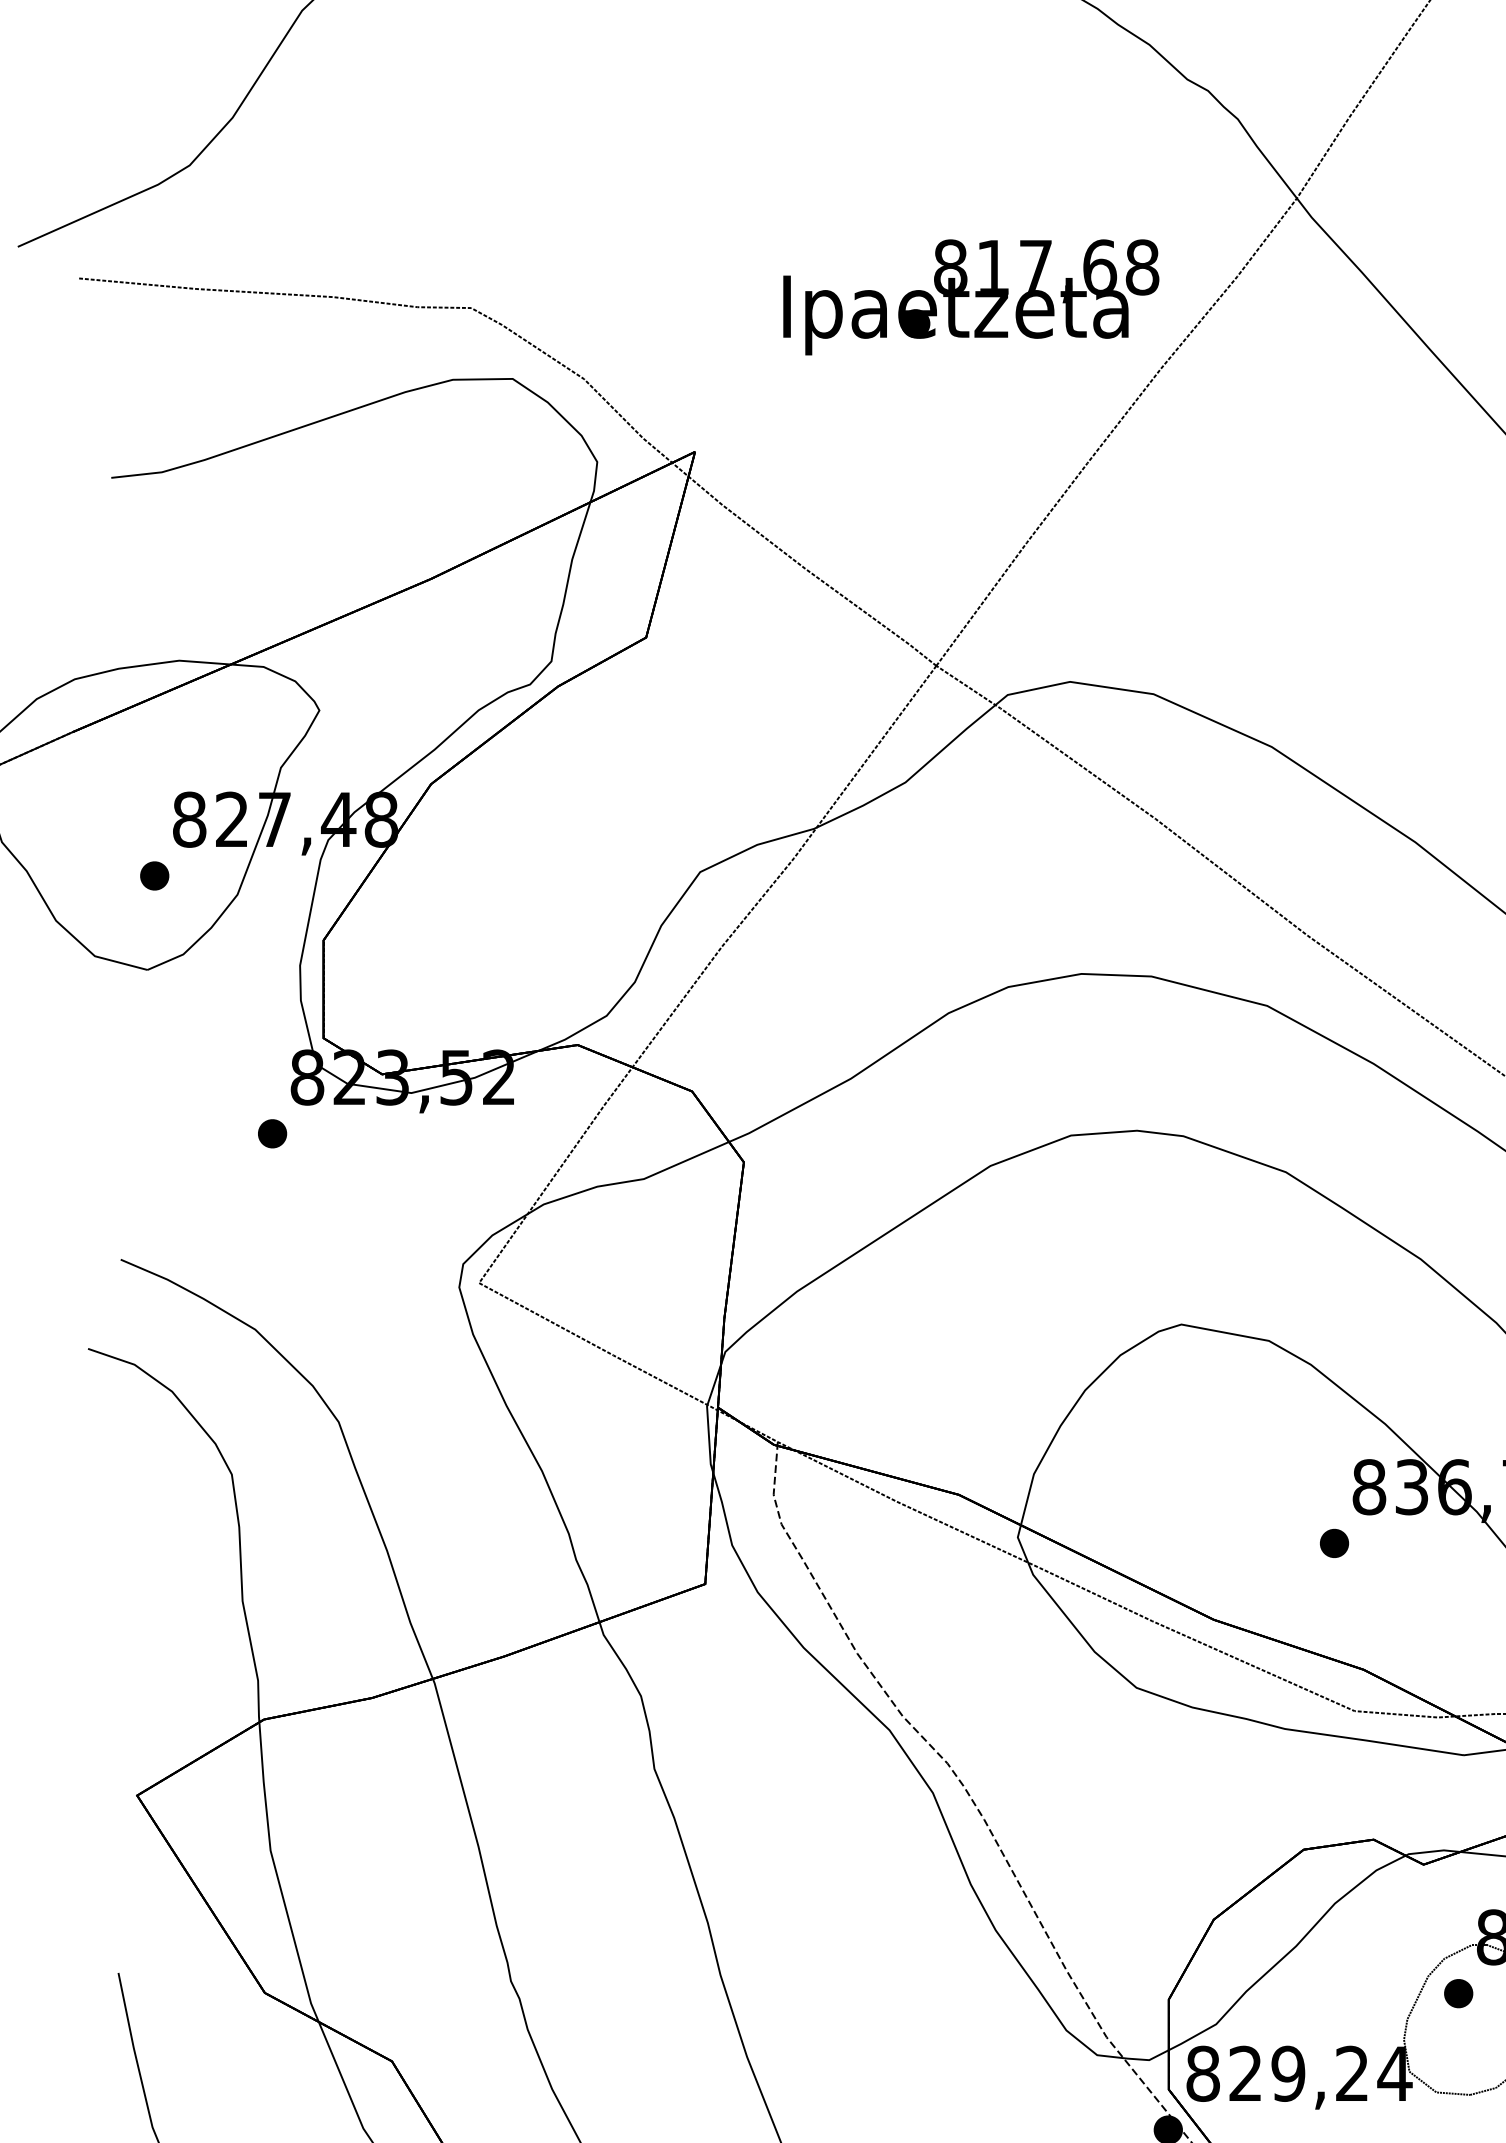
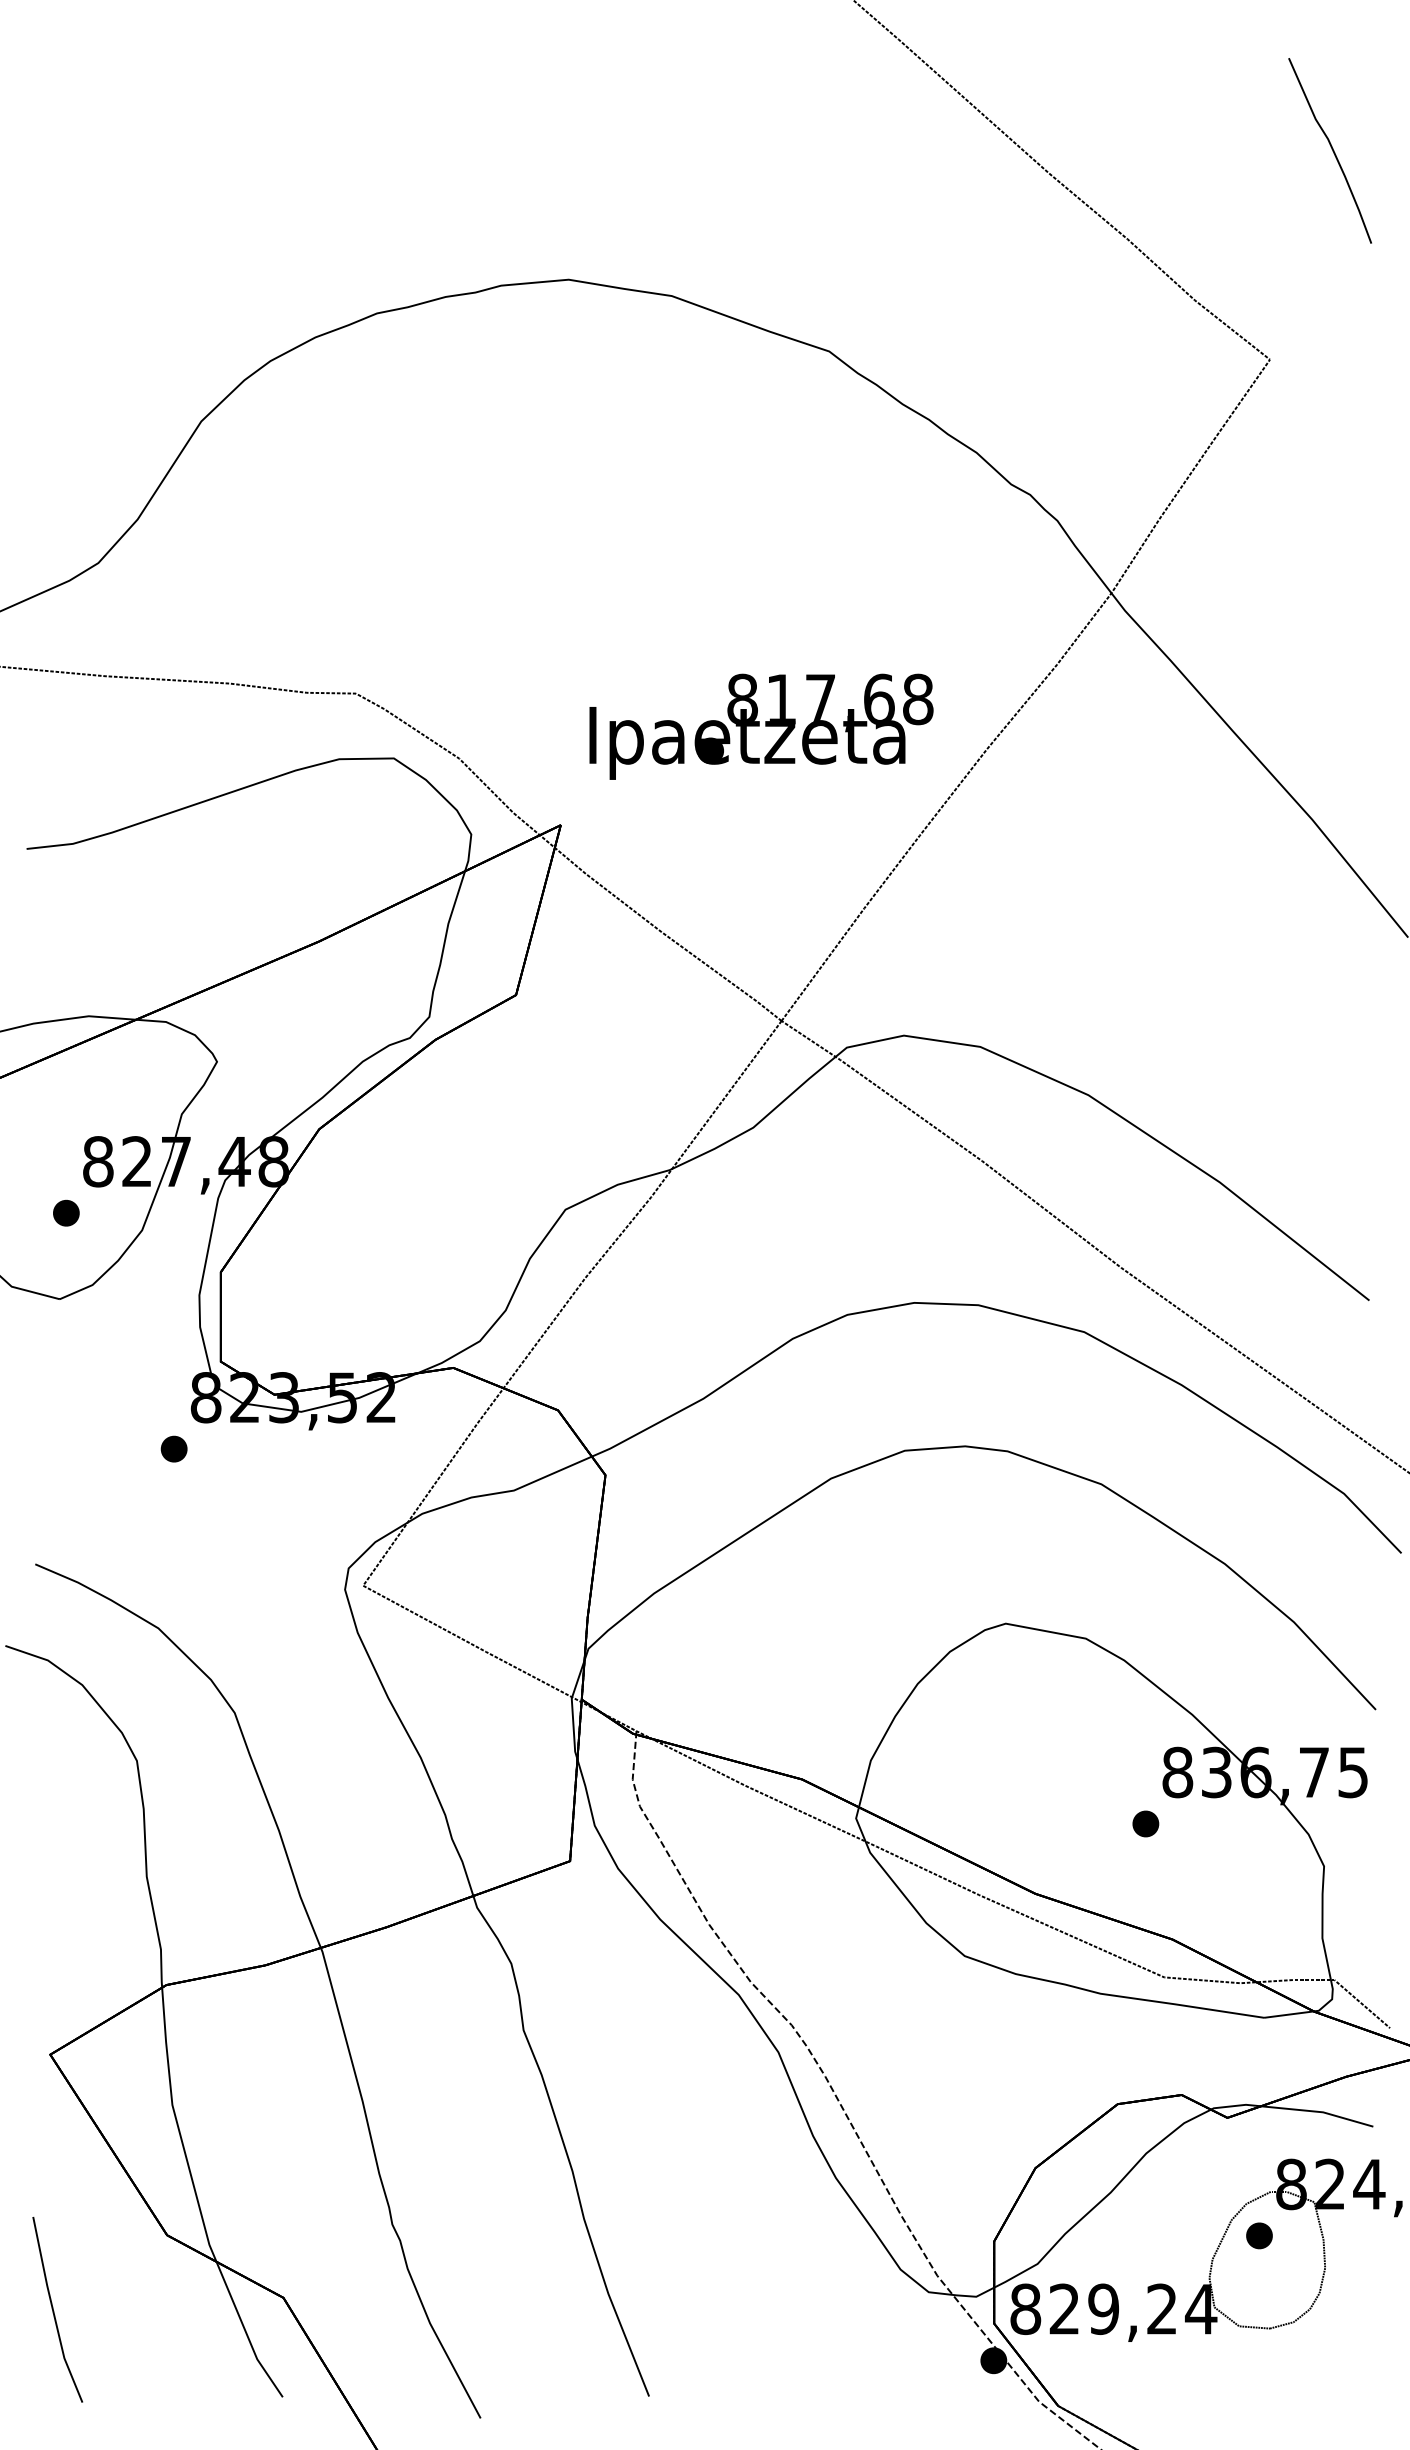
text: (971, 297) -> (761, 726), moved

